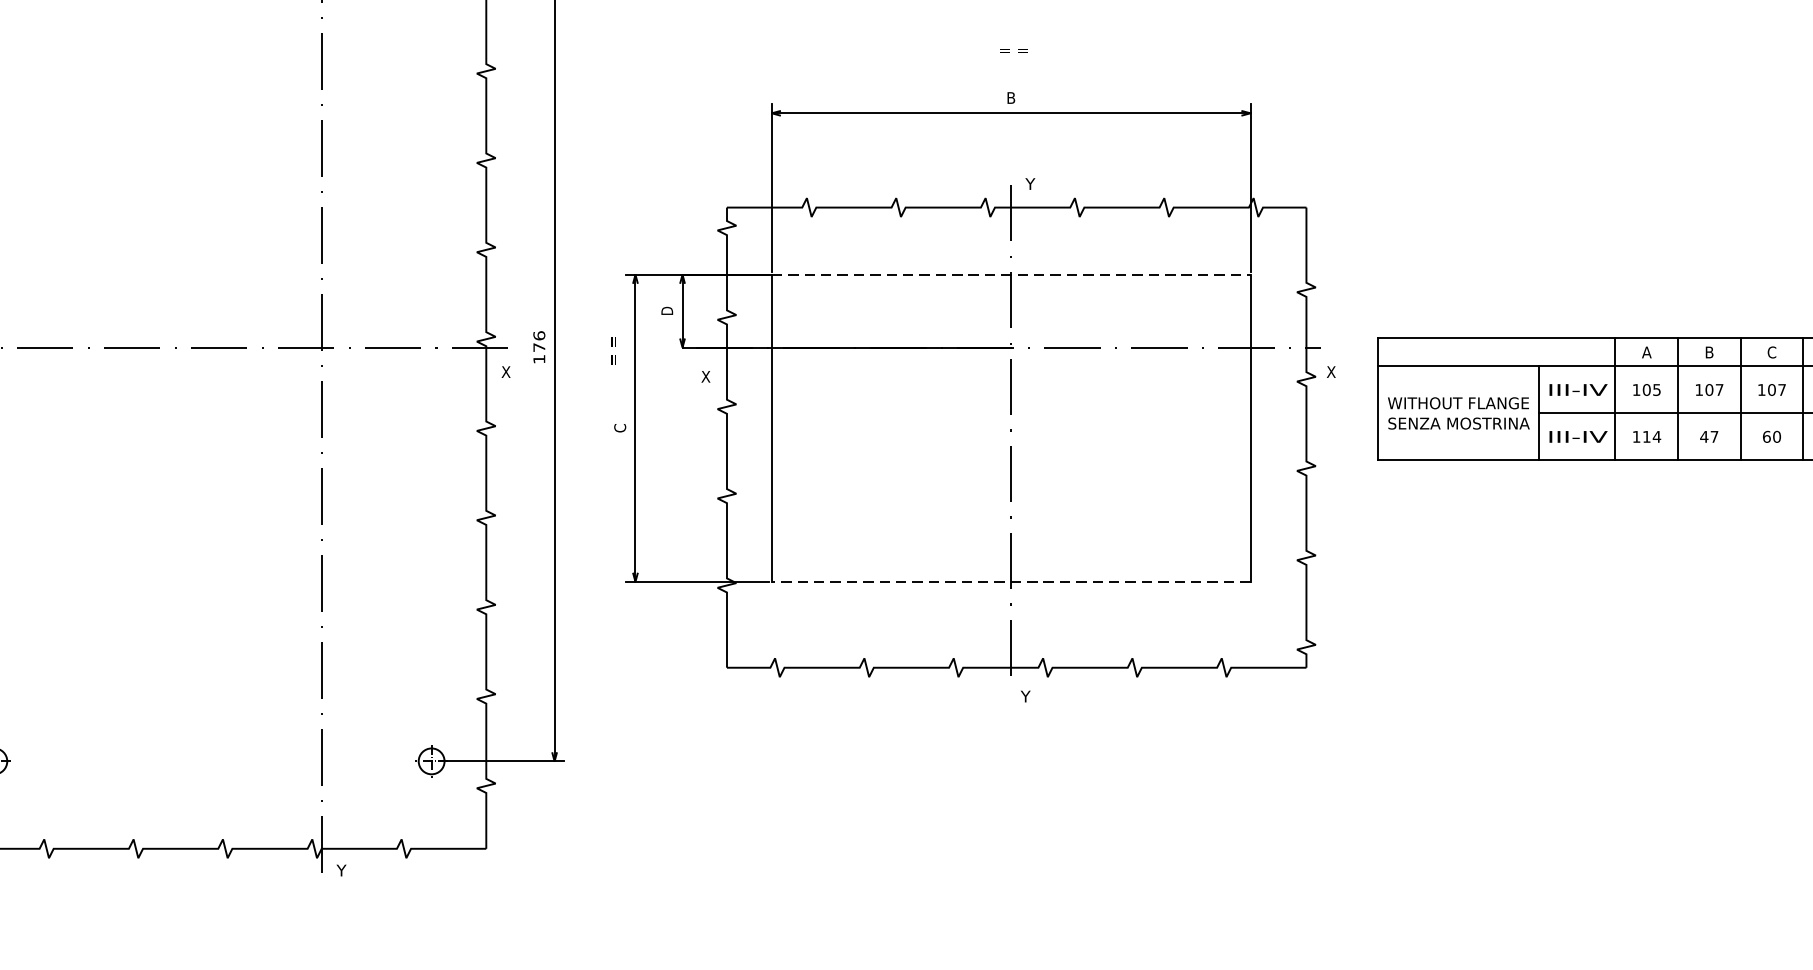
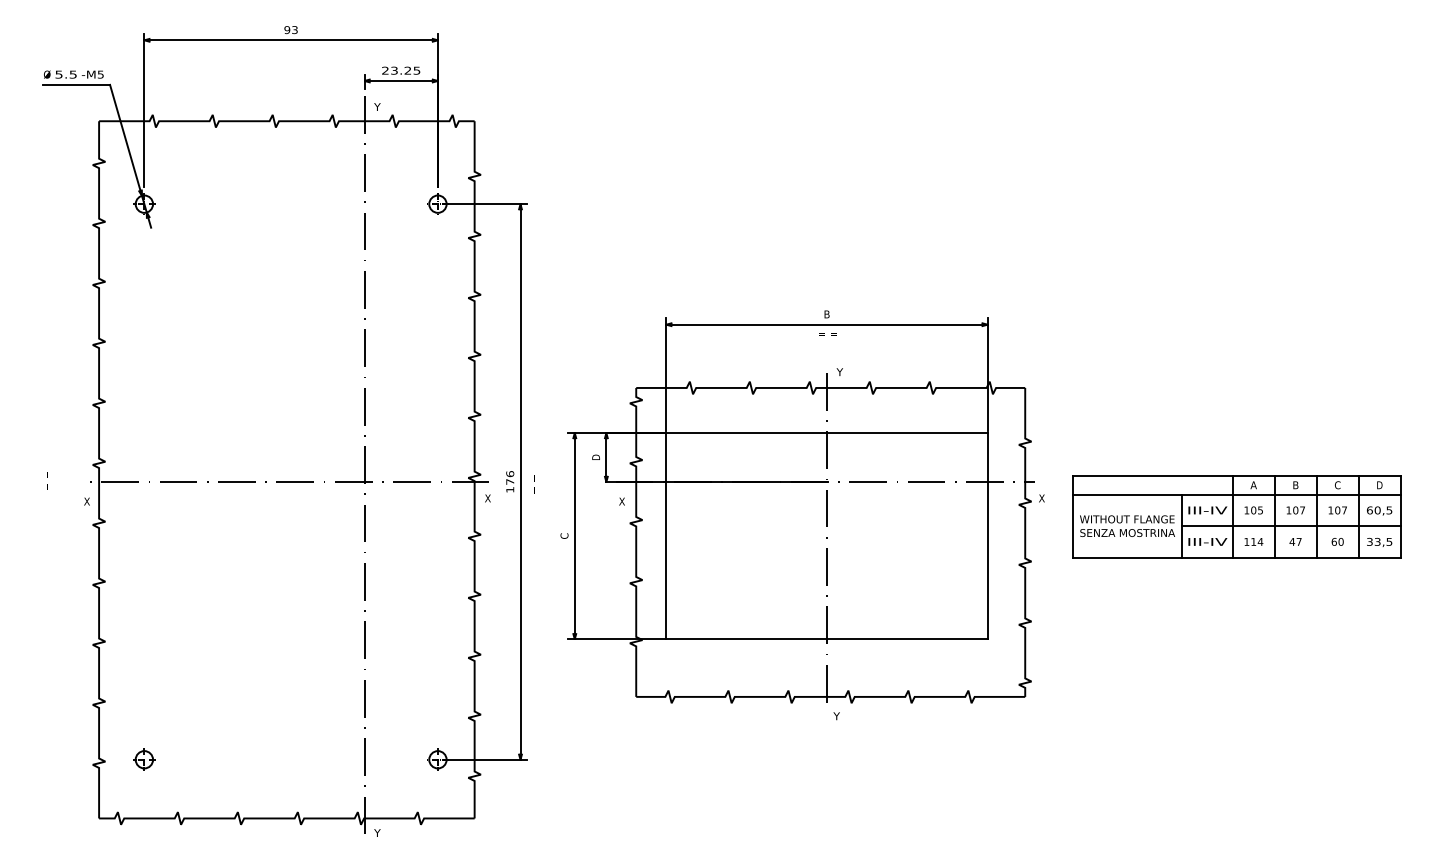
text: (1013, 50) -> (827, 334), moved
line: (1010, 275) -> (826, 433), dashed -> solid
text: (615, 351) -> (534, 484), moved
line: (1010, 582) -> (826, 639), dashed -> solid

